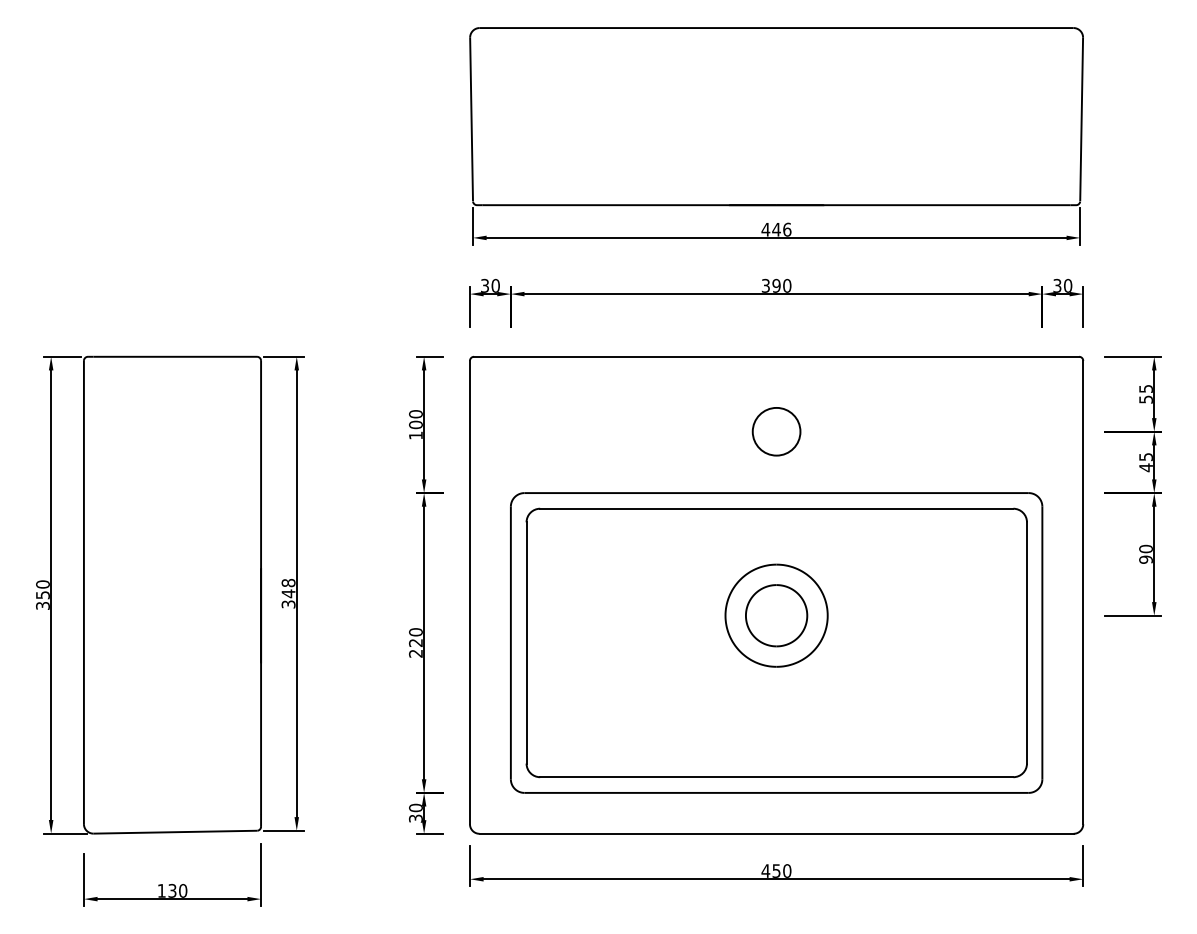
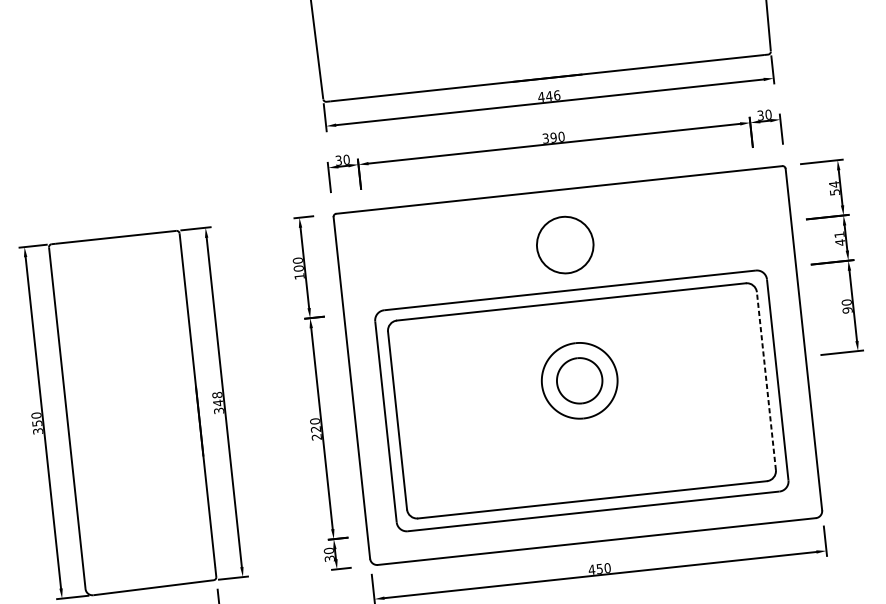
text: (1145, 388) -> (833, 184), 55 -> 54
circle: (776, 431) -> (565, 245), size x1.6
text: (1145, 457) -> (839, 235), 45 -> 41
line: (1027, 642) -> (766, 380), solid -> dashed

